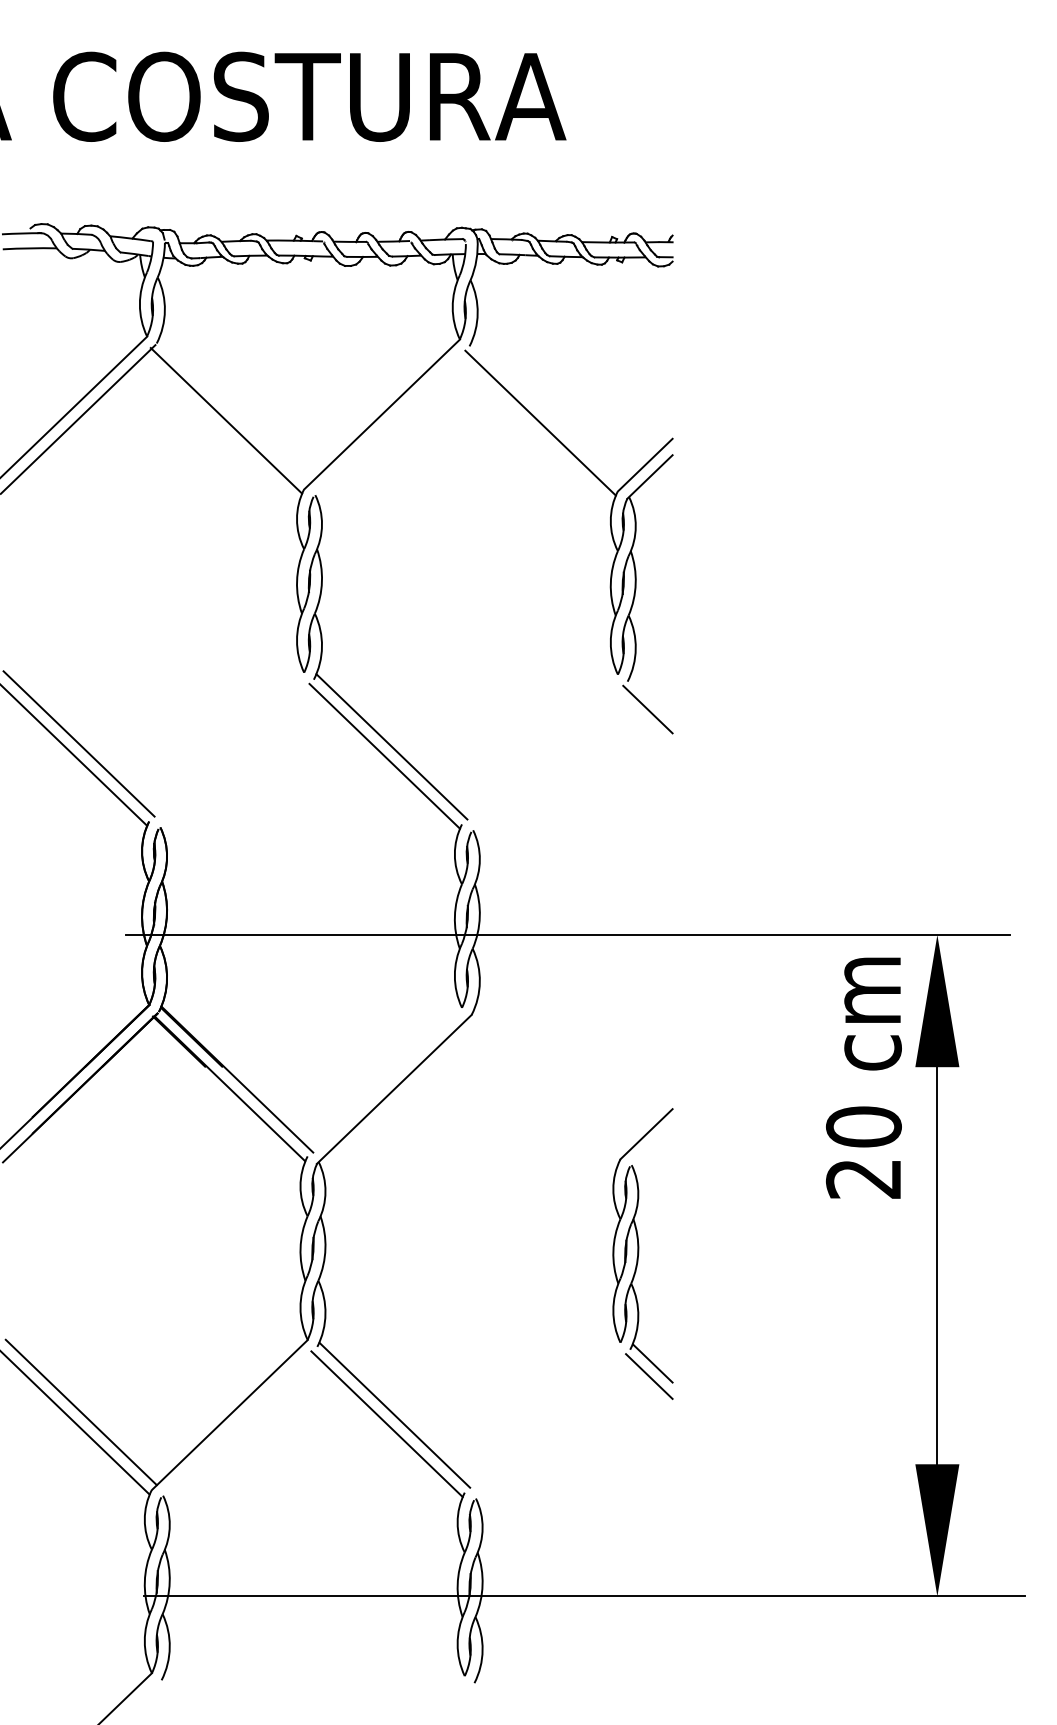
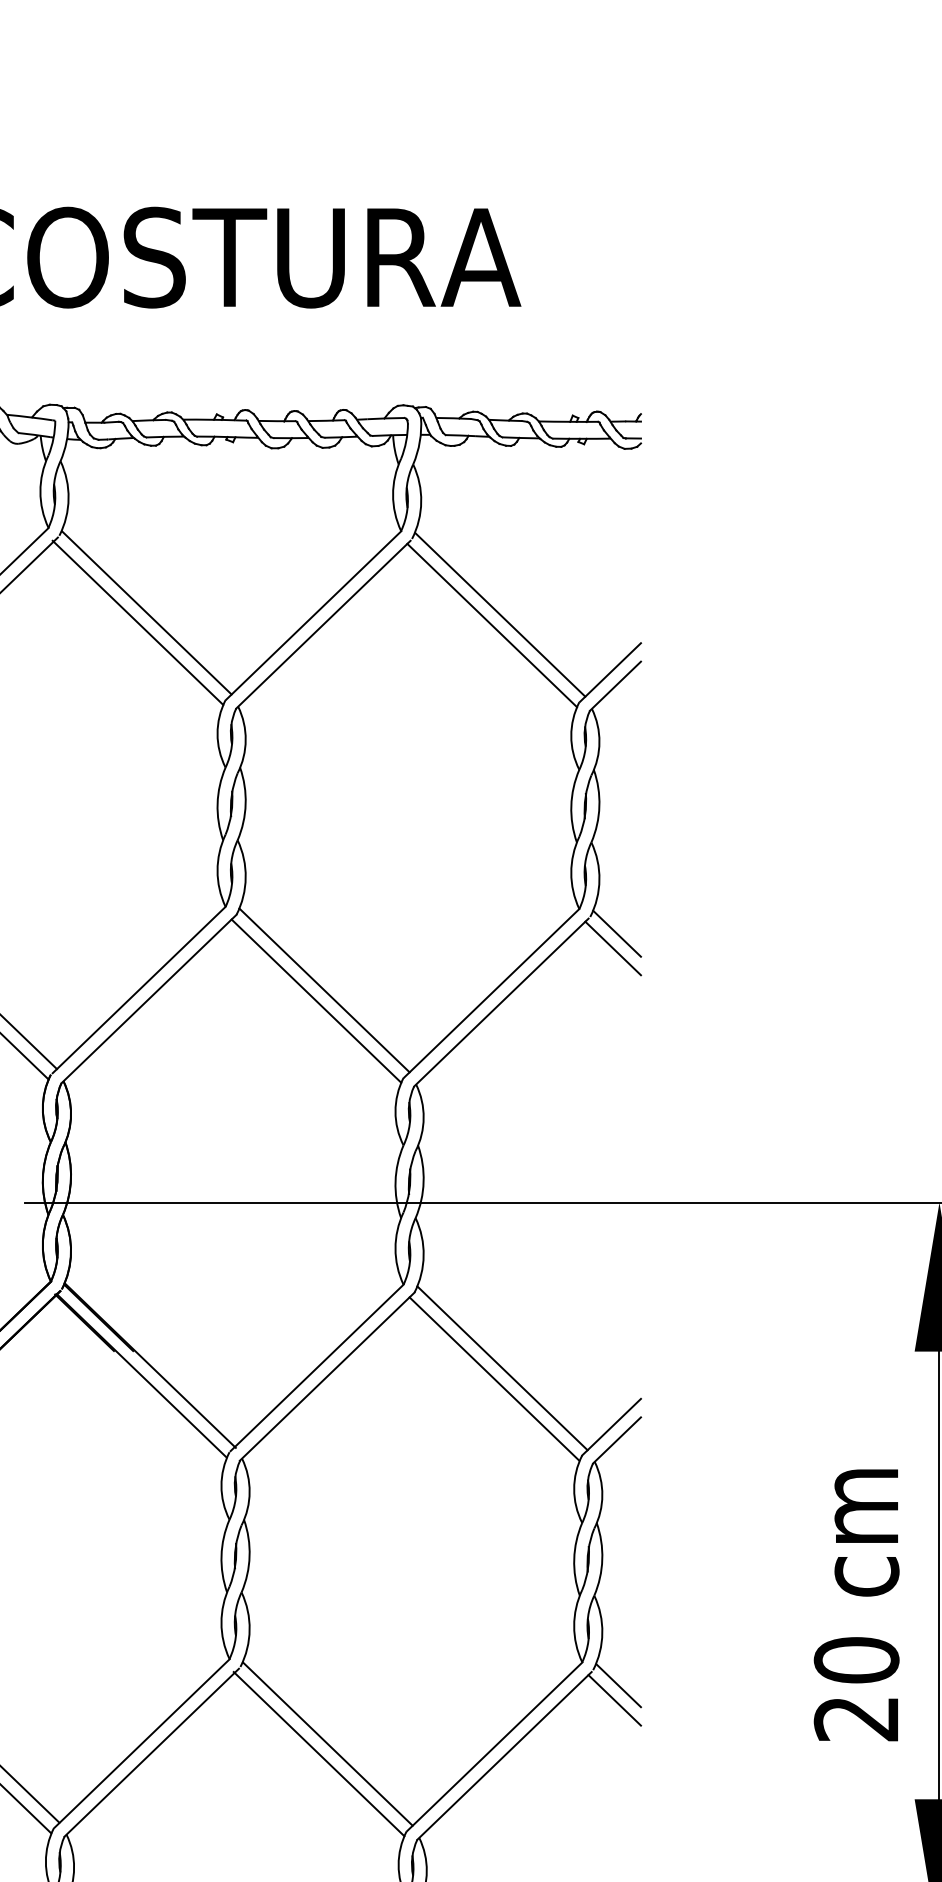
line: (233, 411) -> (145, 612), added
line: (547, 413) -> (499, 614), added
line: (390, 422) -> (322, 624), added
line: (651, 696) -> (617, 933), added
line: (227, 746) -> (139, 990), added
line: (539, 749) -> (490, 993), added
line: (235, 753) -> (148, 997), added
line: (548, 757) -> (501, 1002), added
text: (863, 1077) -> (856, 1604), moved
line: (385, 1081) -> (317, 1367), added
line: (549, 1081) -> (502, 1367), added
line: (542, 1091) -> (494, 1379), added
line: (651, 1145) -> (617, 1439), added
line: (542, 1417) -> (494, 1746), added
line: (238, 1422) -> (151, 1752), added
line: (551, 1425) -> (504, 1755), added

